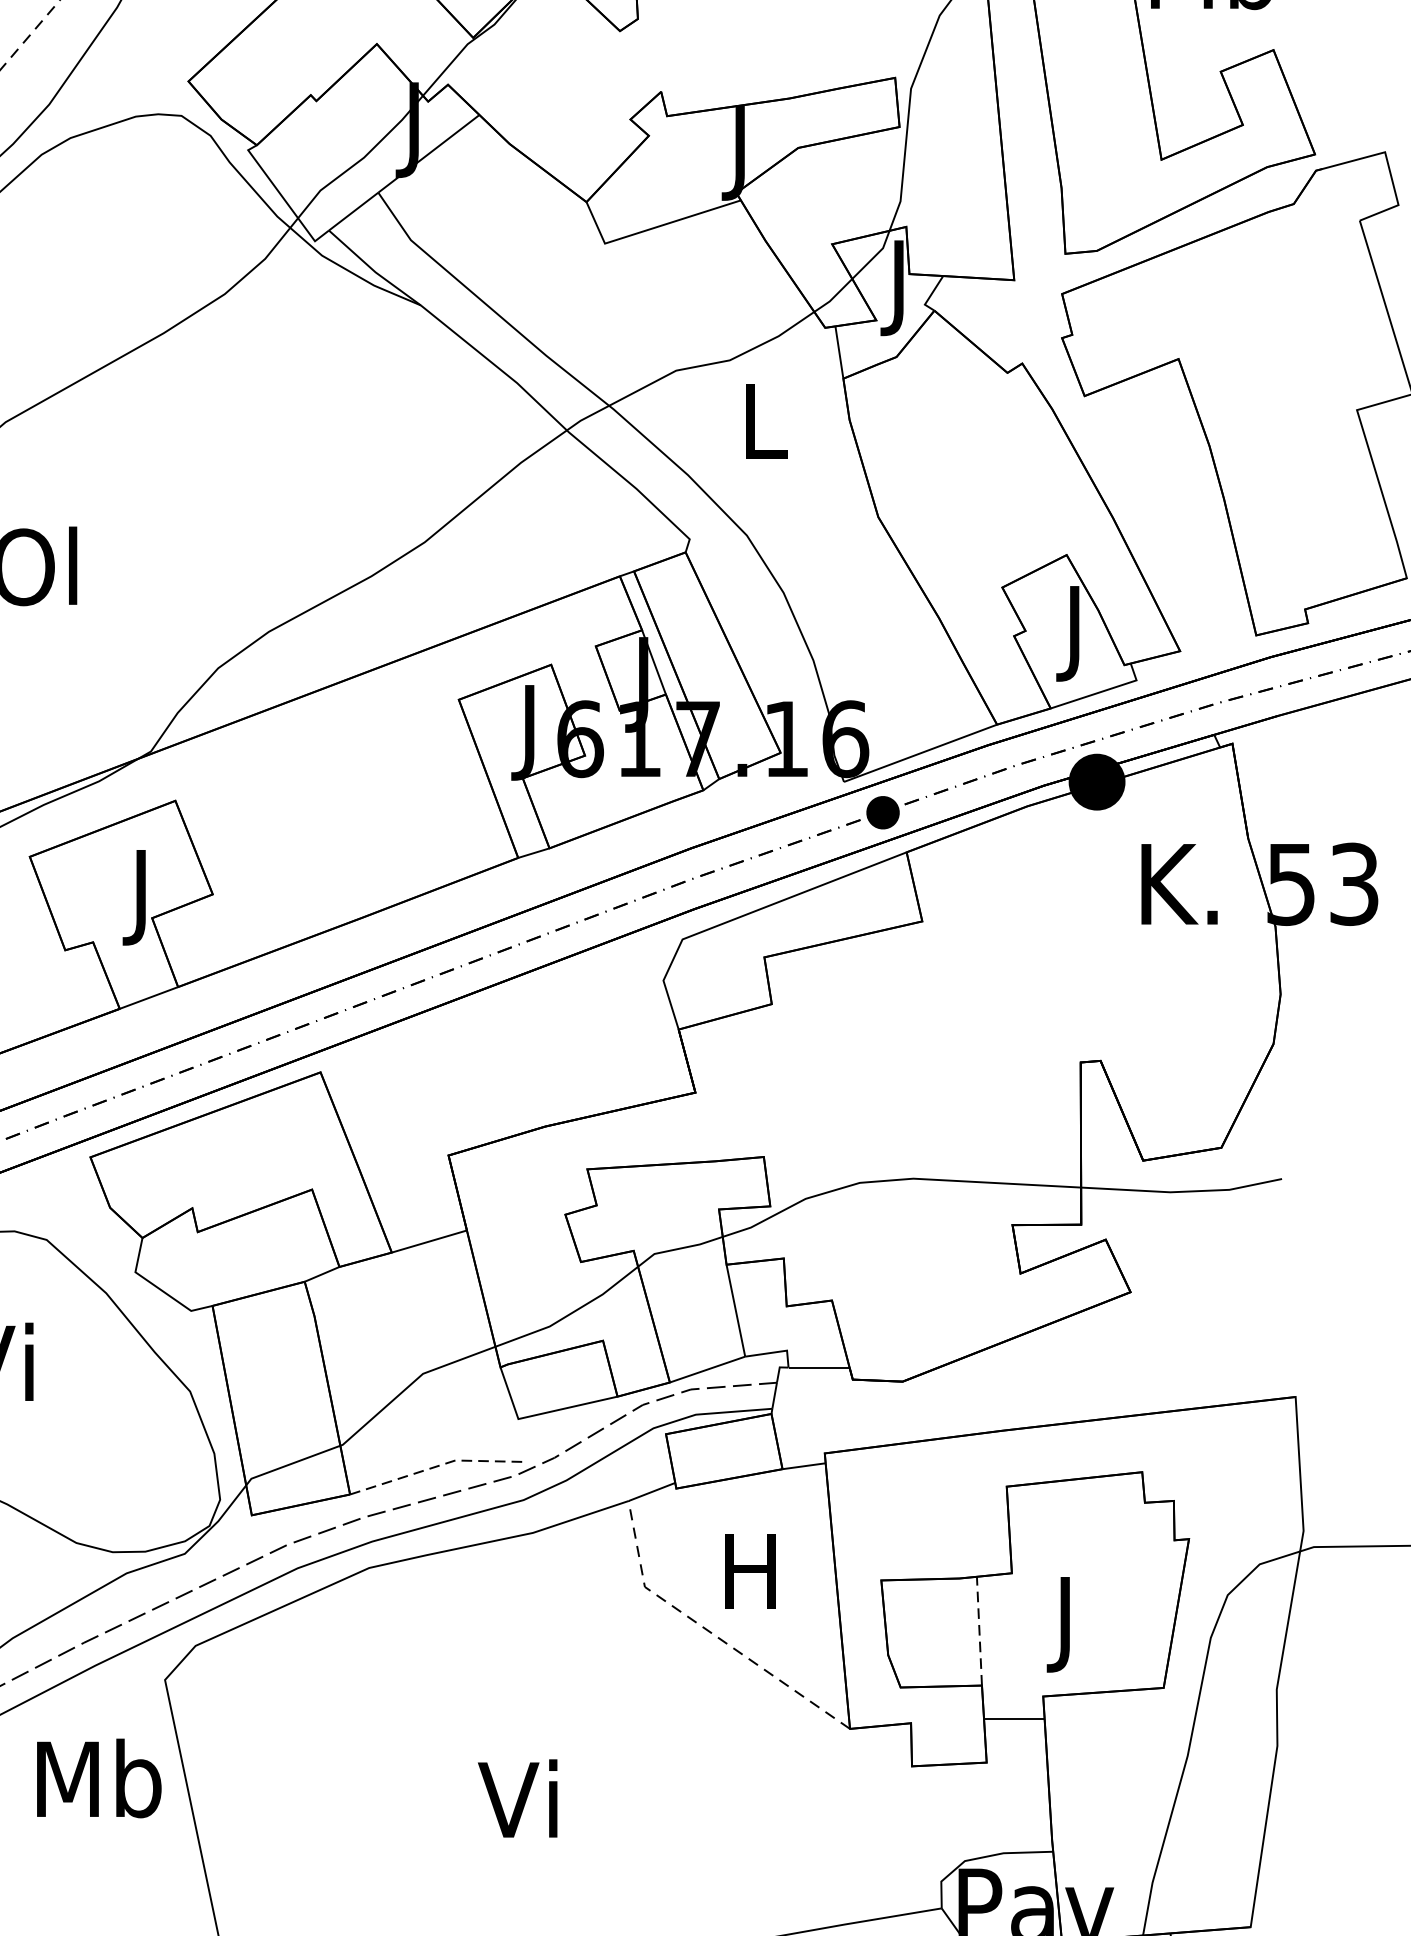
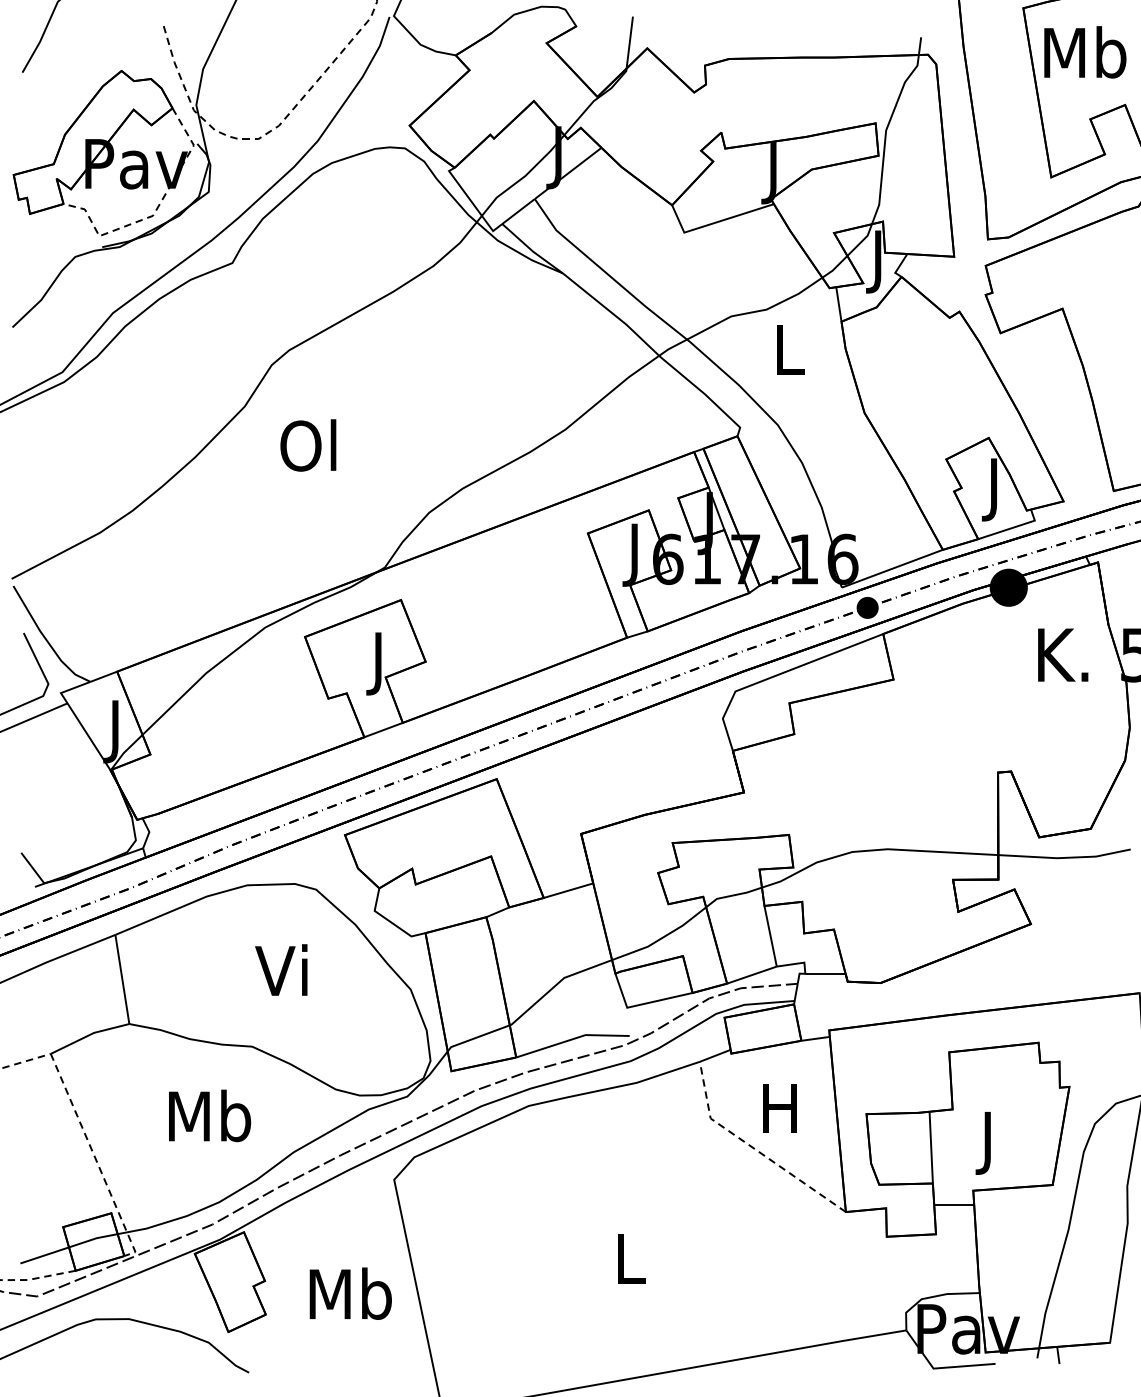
line: (435, 1467) -> (572, 1039), dashed -> solid
line: (979, 1630) -> (931, 1147), dashed -> solid
text: (98, 1778) -> (350, 1293), moved
text: (517, 1797) -> (626, 1257), Vi -> L

